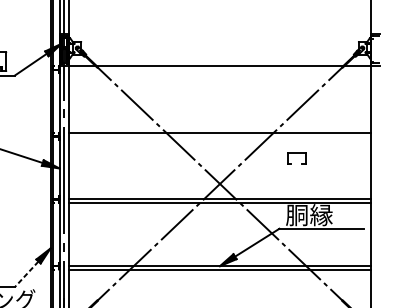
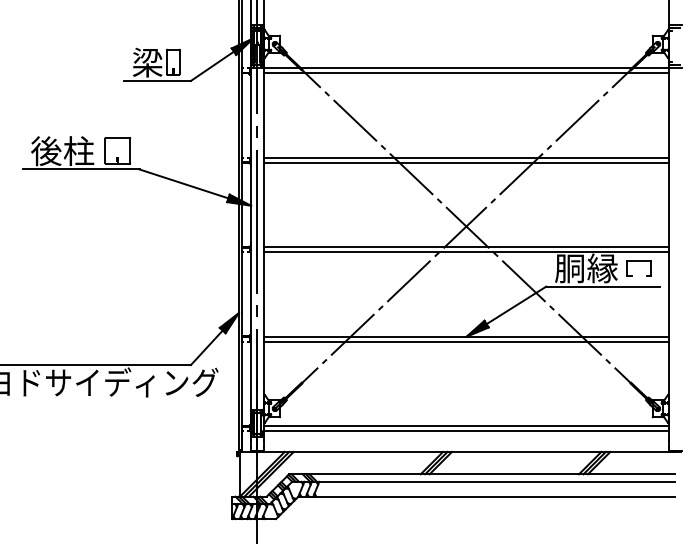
line: (220, 70) -> (466, 73), added
line: (220, 136) -> (466, 162), added
part: (296, 153) -> (638, 261), moved
line: (26, 274) -> (206, 348), dashed -> solid

